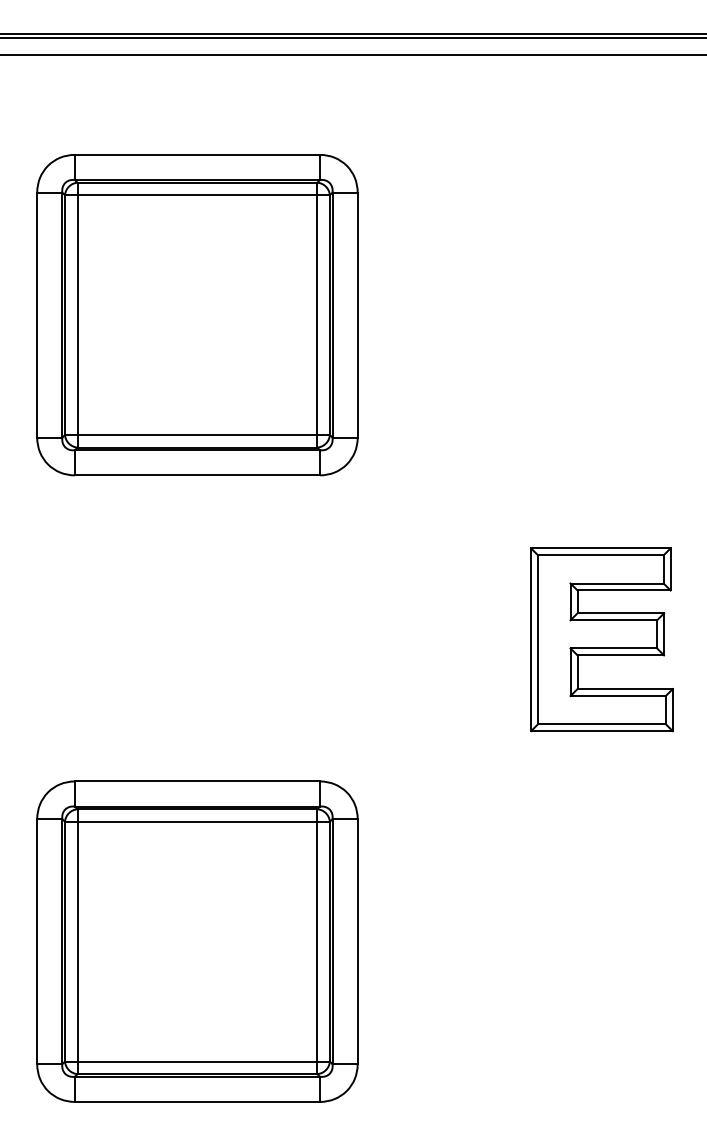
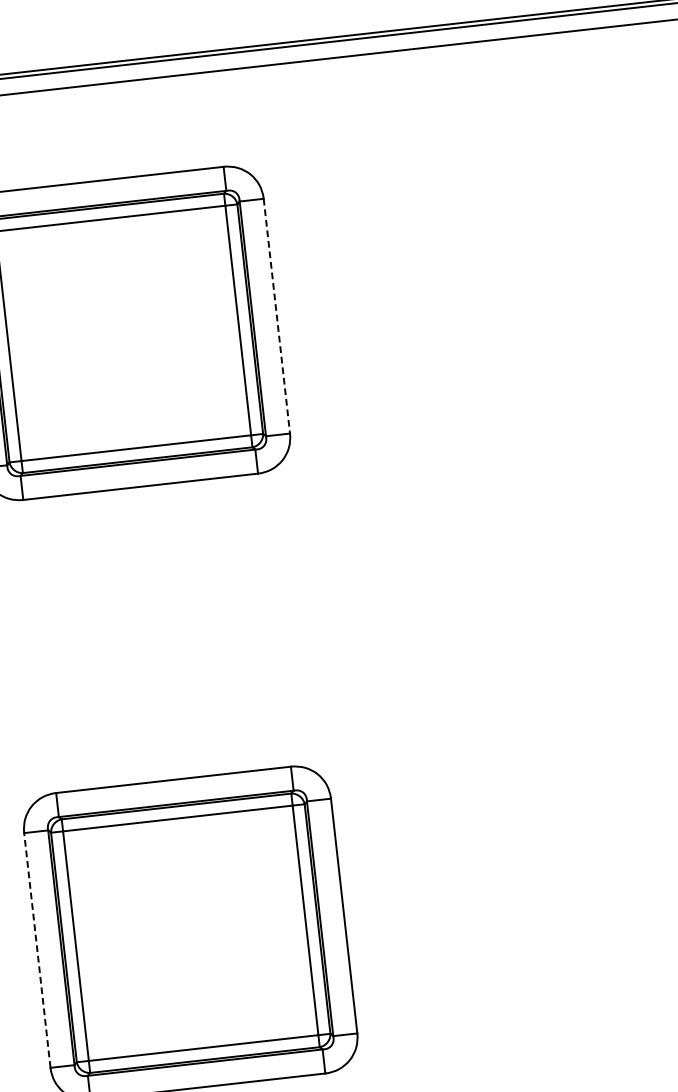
line: (357, 315) -> (276, 316), solid -> dashed
part: (601, 639) -> (545, 600), removed
line: (37, 941) -> (37, 950), solid -> dashed

